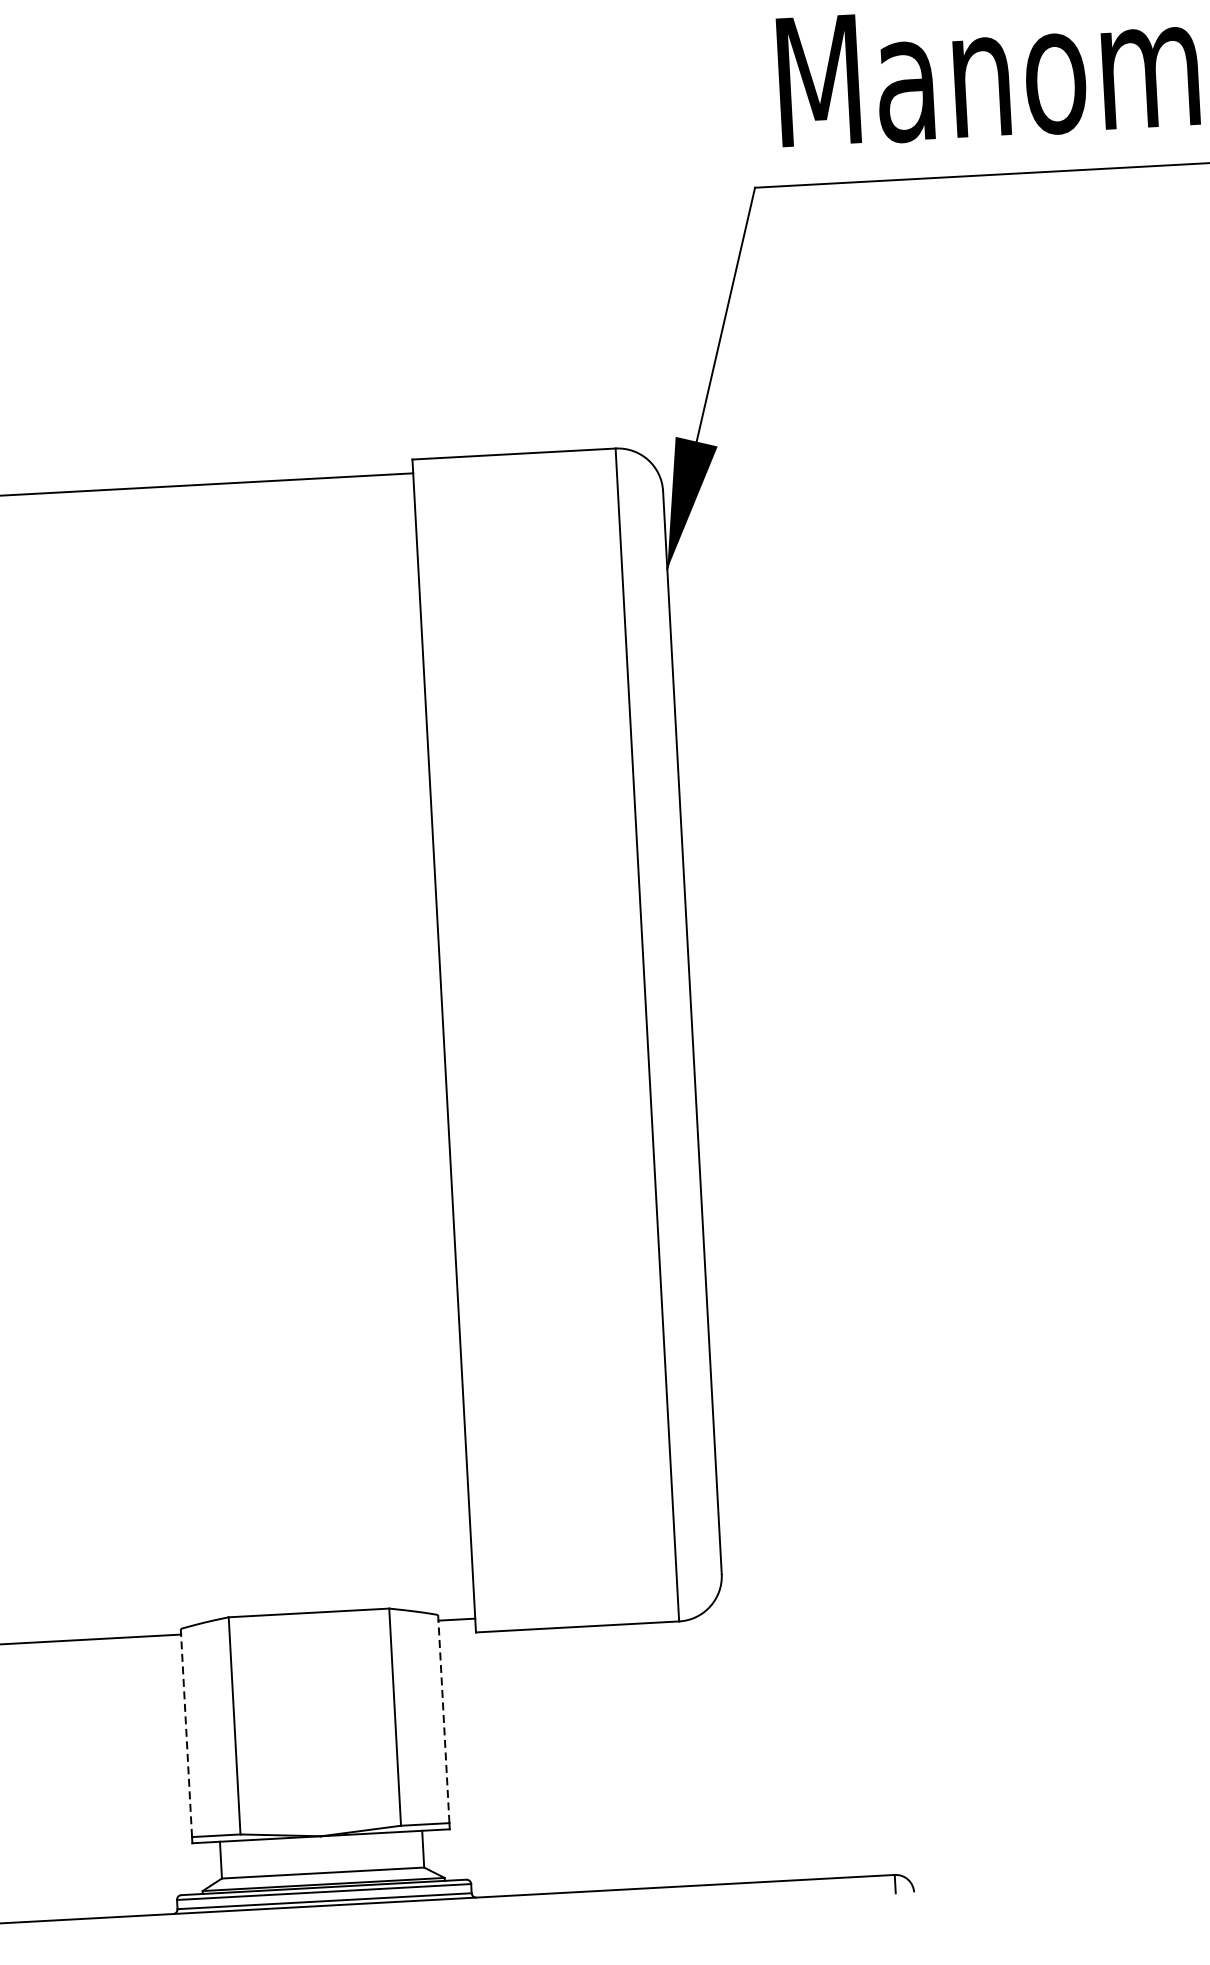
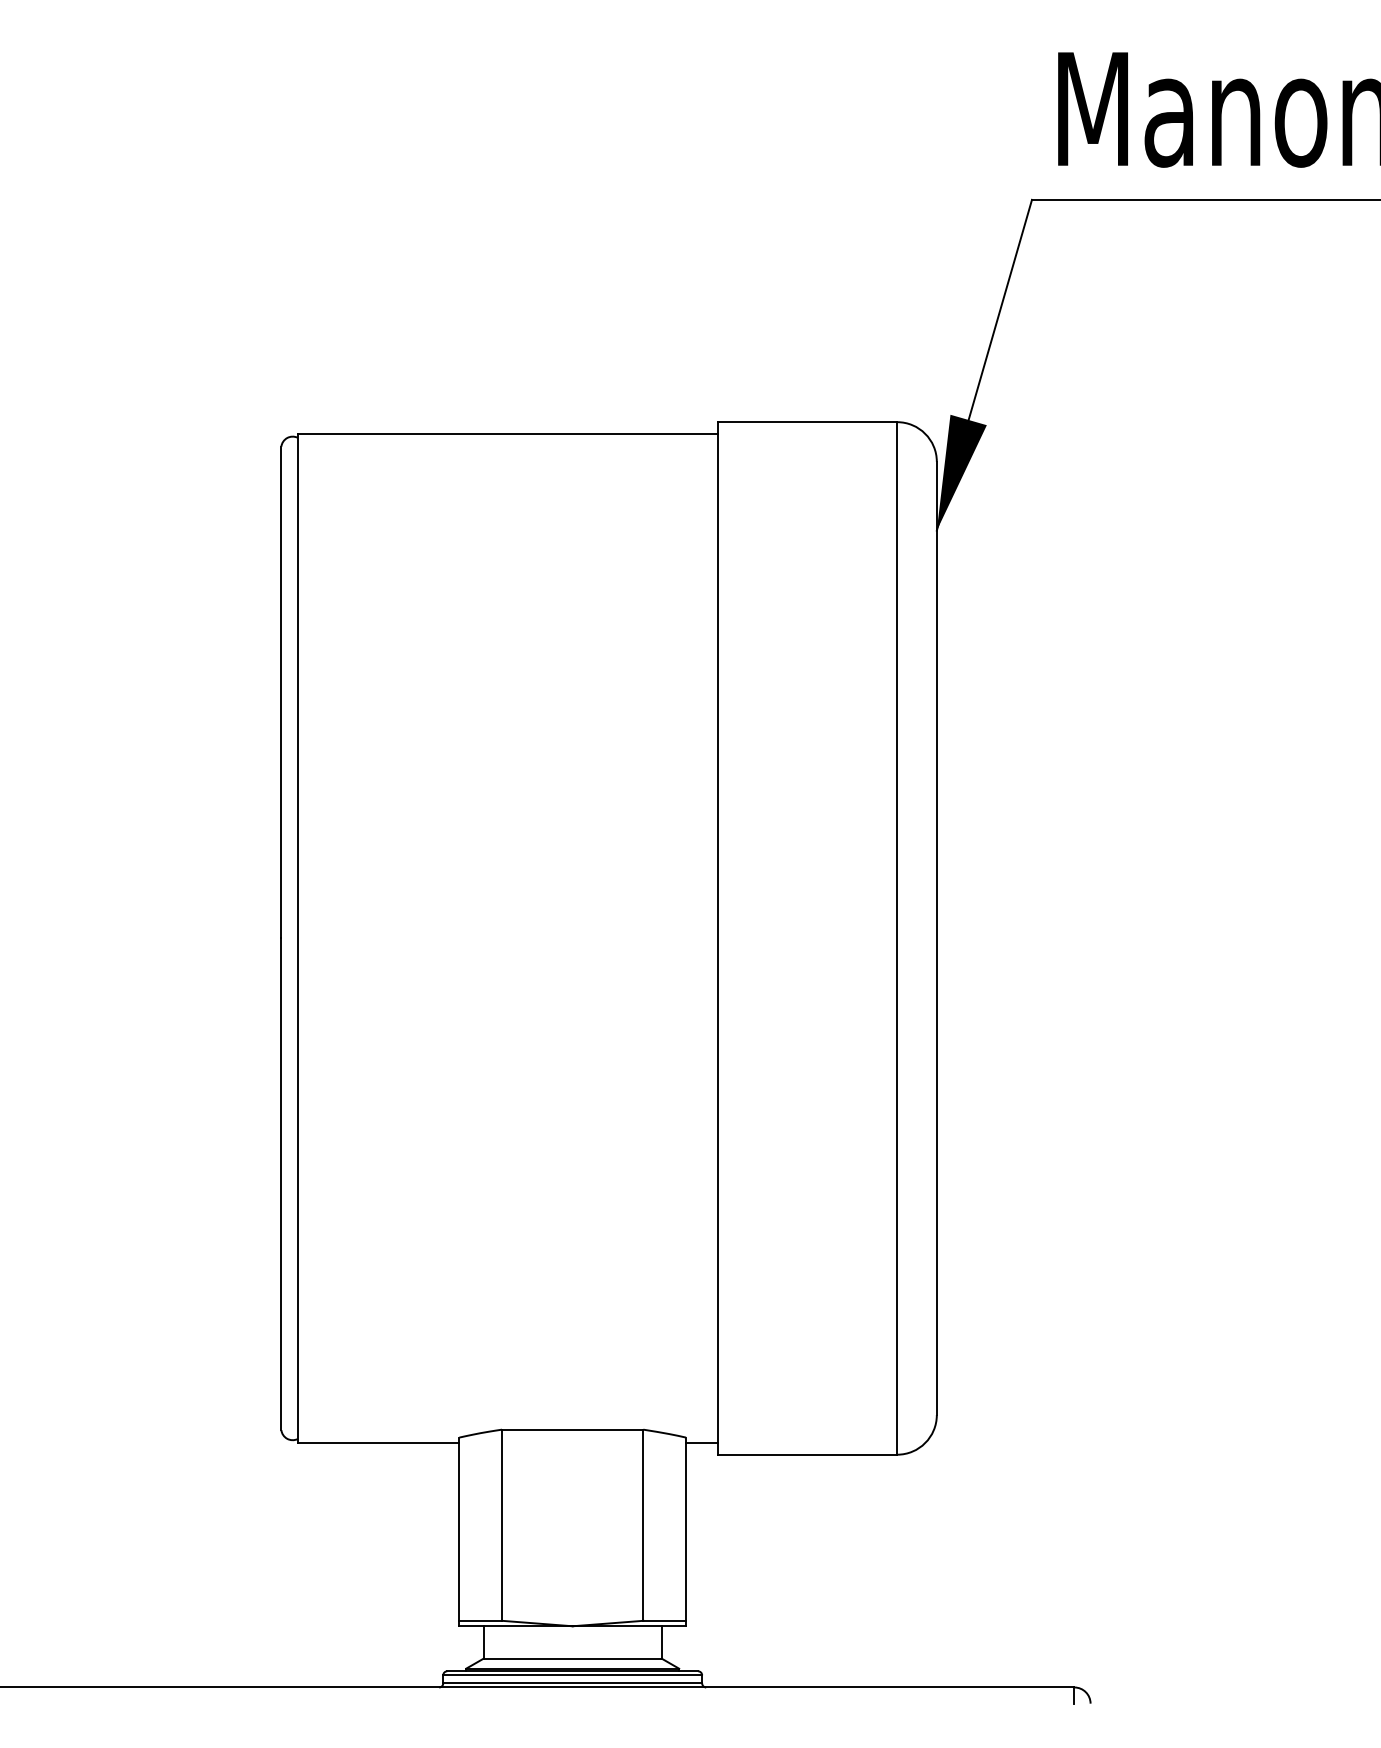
line: (443, 1719) -> (685, 1529), dashed -> solid
line: (186, 1733) -> (459, 1529), dashed -> solid

